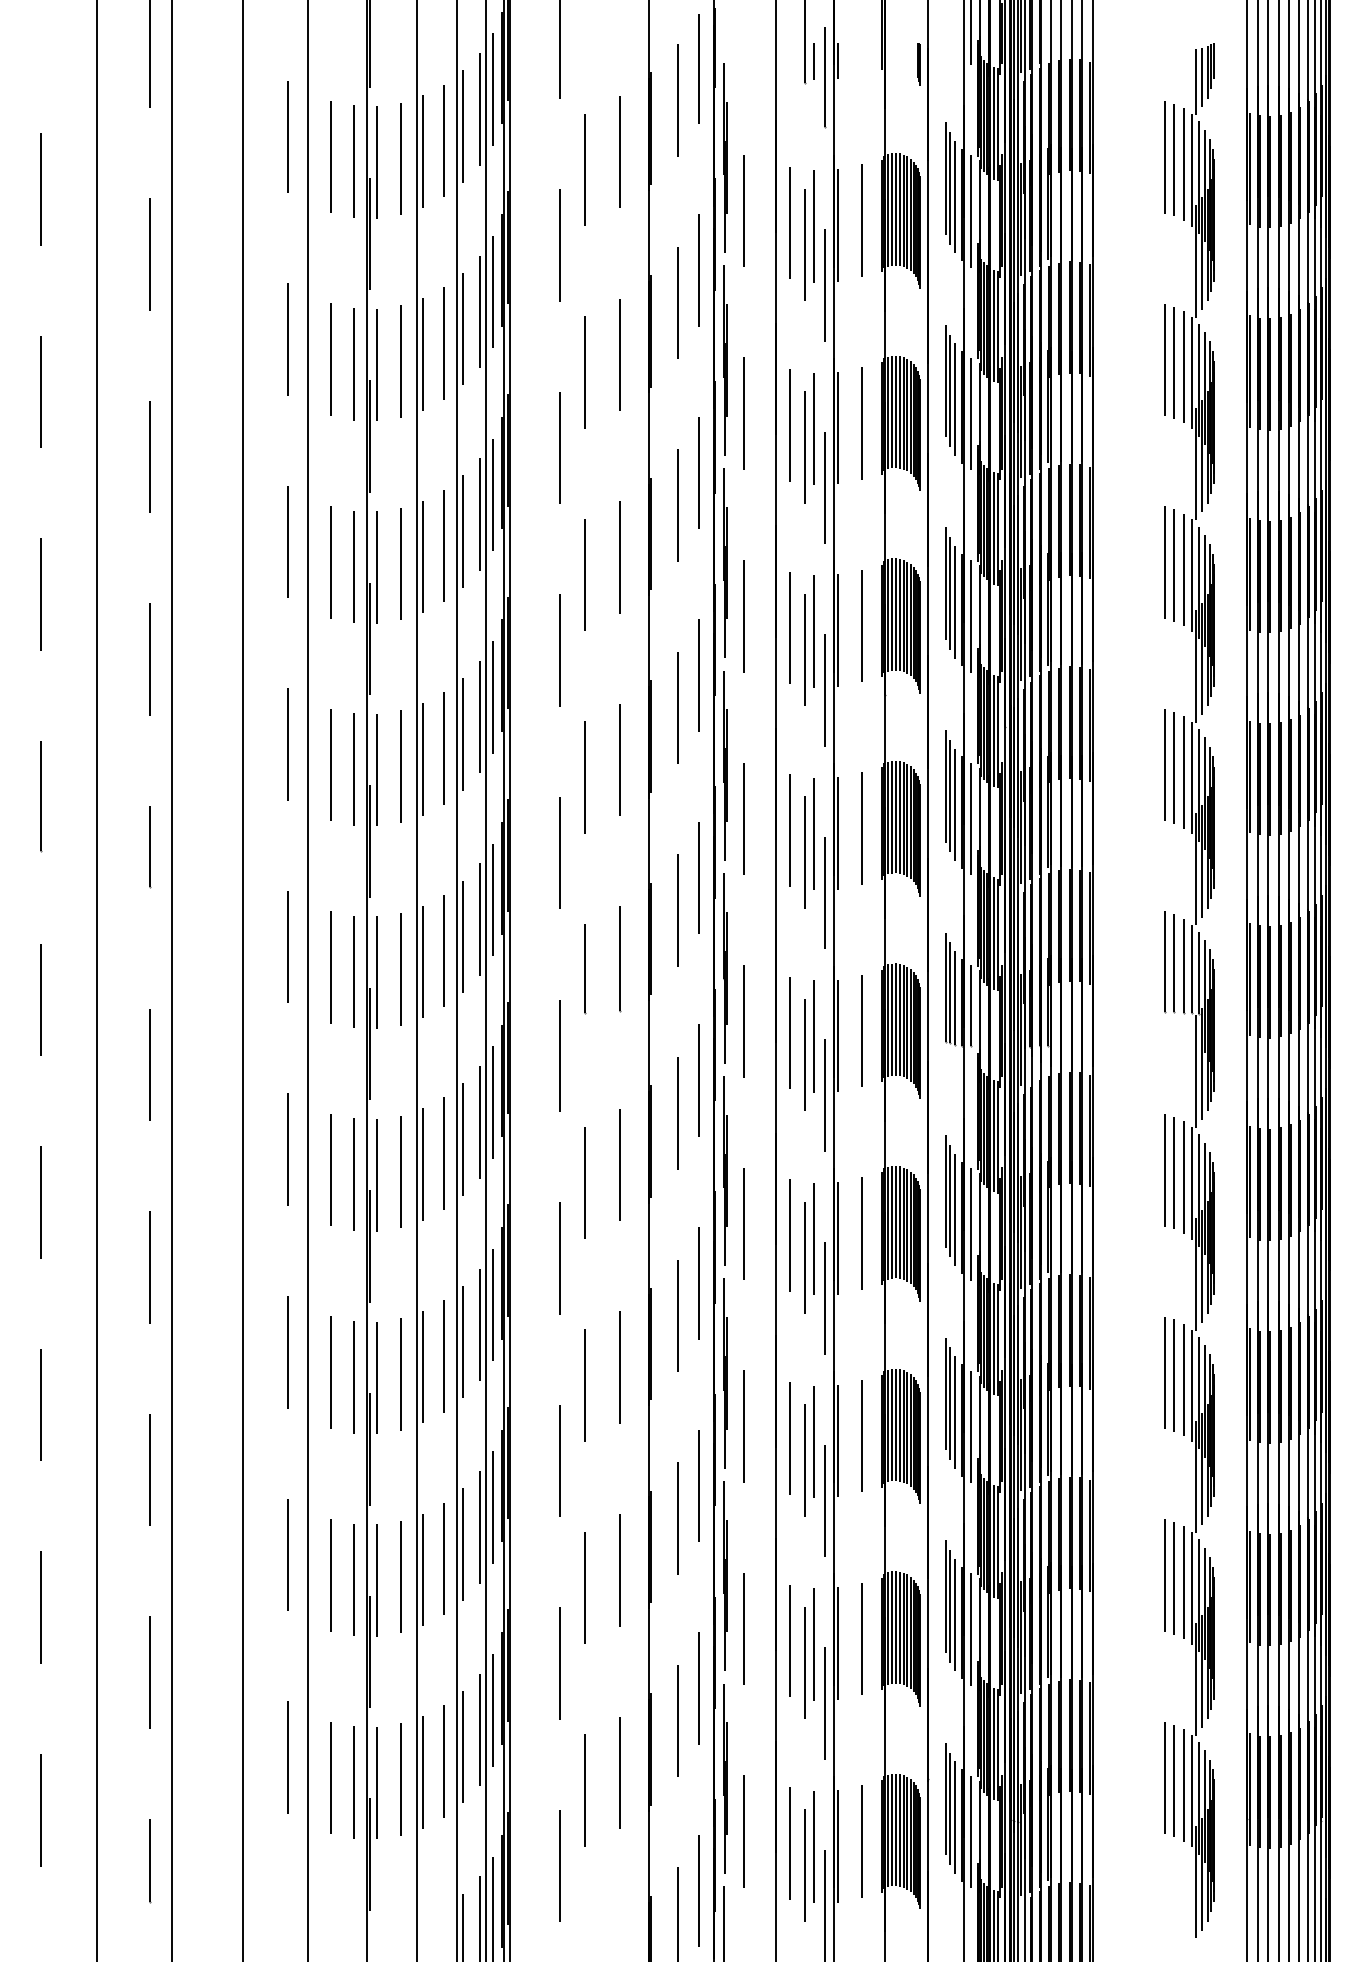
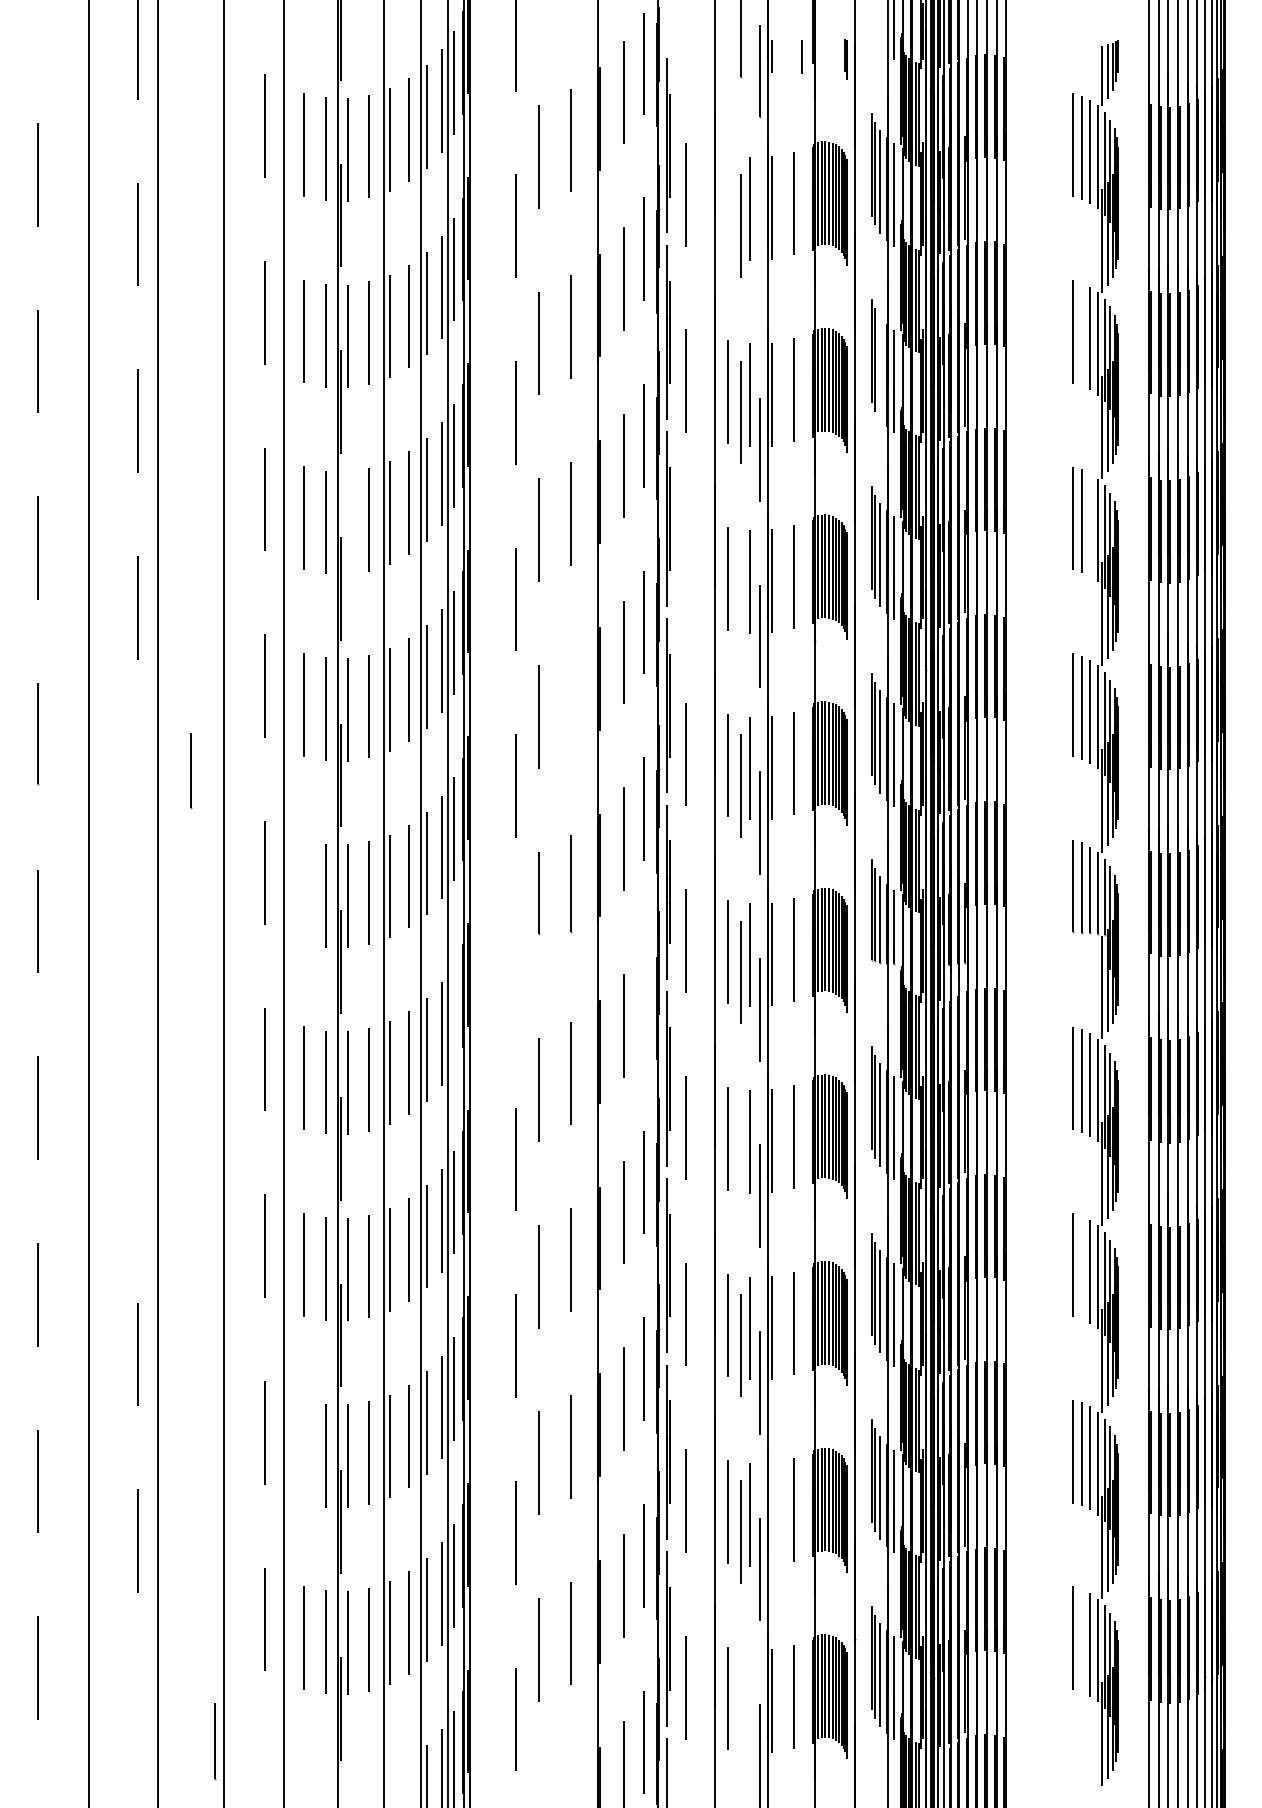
line: (813, 61) -> (801, 56), moved
line: (789, 222) -> (727, 205), removed
line: (825, 284) -> (760, 262), removed
line: (1173, 362) -> (1081, 334), removed
line: (955, 399) -> (880, 368), removed
line: (377, 566) -> (347, 522), removed
line: (1183, 569) -> (1090, 524), removed
line: (744, 615) -> (685, 567), removed
line: (804, 649) -> (741, 598), removed
line: (619, 759) -> (570, 699), removed
line: (150, 848) -> (191, 771), moved
line: (330, 967) -> (304, 891), removed
line: (559, 1055) -> (515, 972), removed
line: (149, 1065) -> (137, 981), removed
line: (699, 1080) -> (644, 995), removed
line: (492, 1102) -> (453, 1015), removed
line: (804, 1257) -> (741, 1158), removed
line: (149, 1267) -> (137, 1167), removed
line: (1173, 1375) -> (1081, 1267), removed
line: (329, 1575) -> (303, 1451), removed
line: (837, 1643) -> (771, 1514), removed
line: (1173, 1780) -> (1081, 1640), removed
line: (813, 1846) -> (749, 1701), removed
line: (150, 1860) -> (215, 1741), moved
line: (804, 1865) -> (741, 1718), removed

